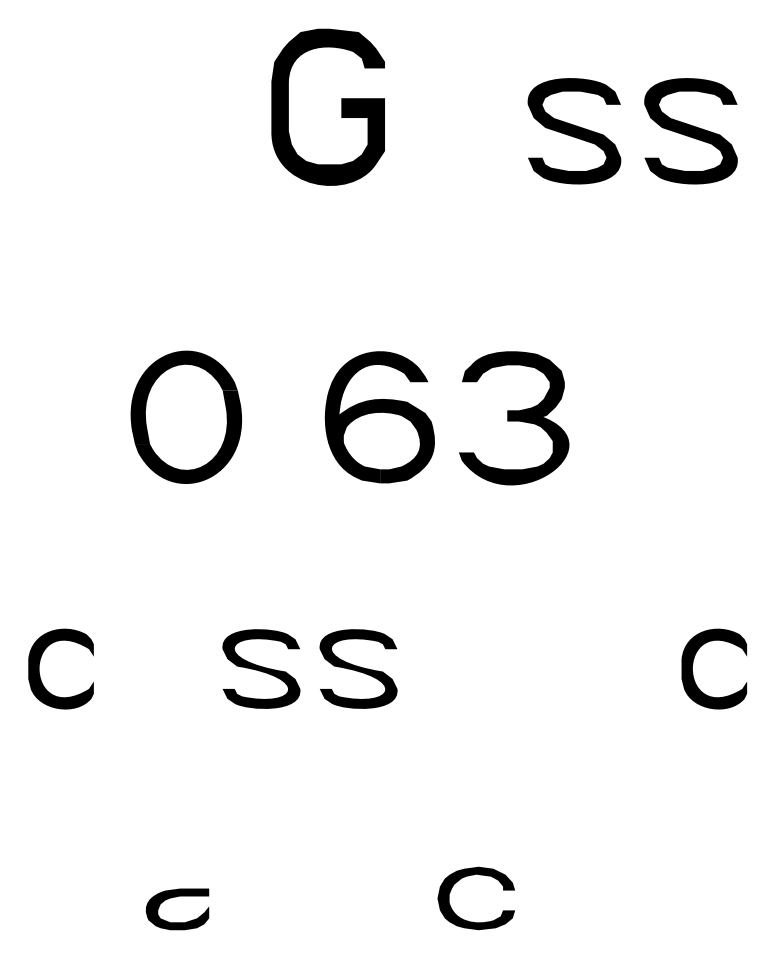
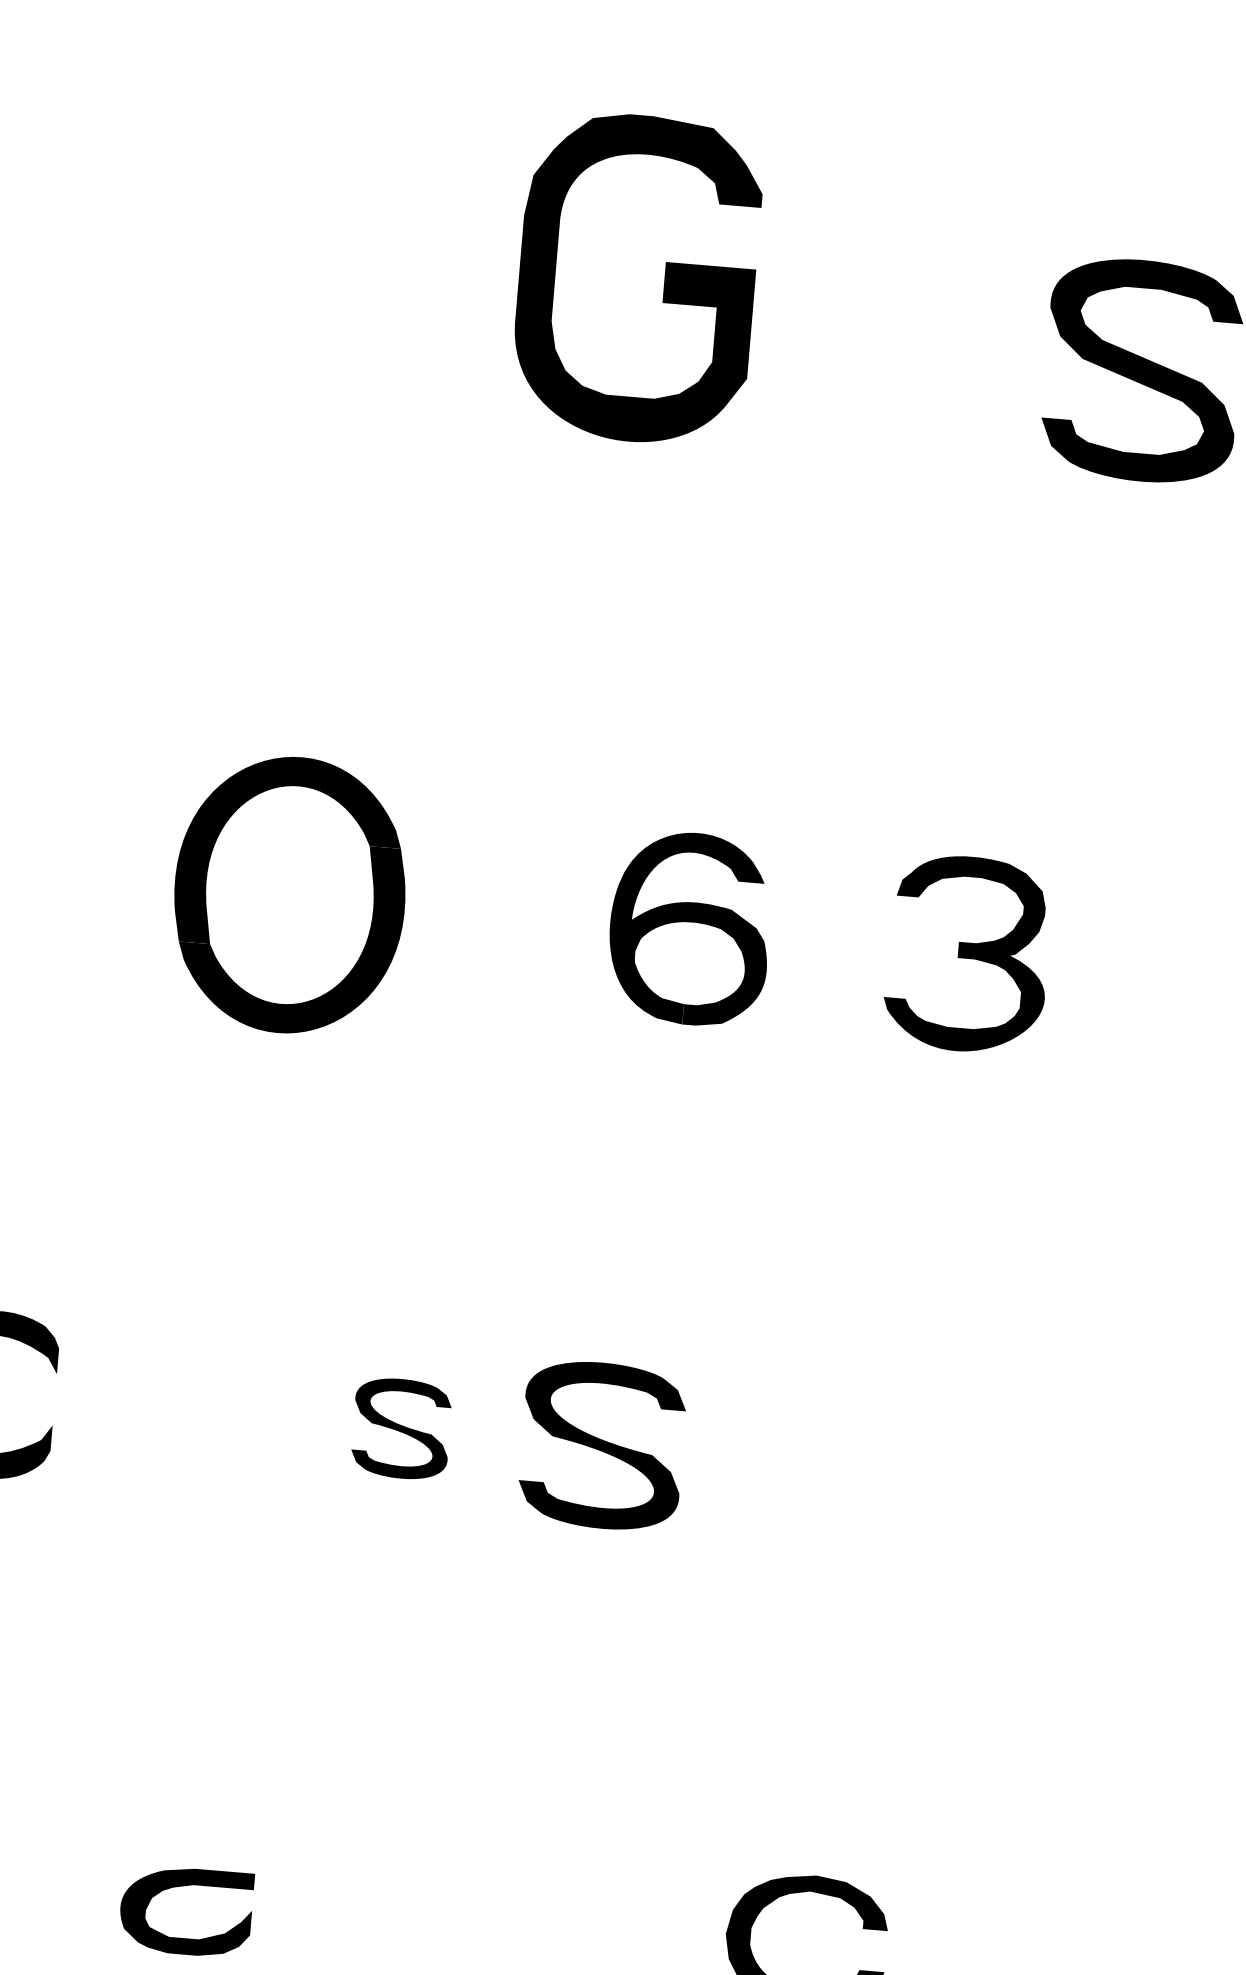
part: (379, 417) -> (689, 929), size x0.7
part: (514, 418) -> (968, 954), size x0.7
part: (261, 668) -> (401, 1427), size x0.6

